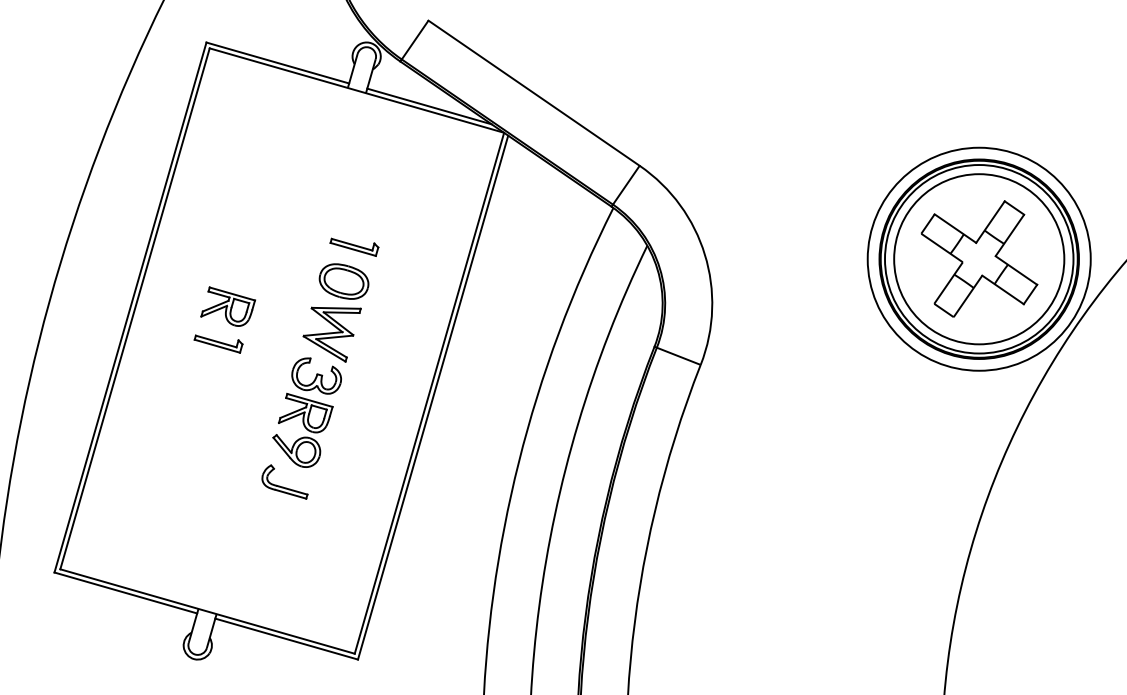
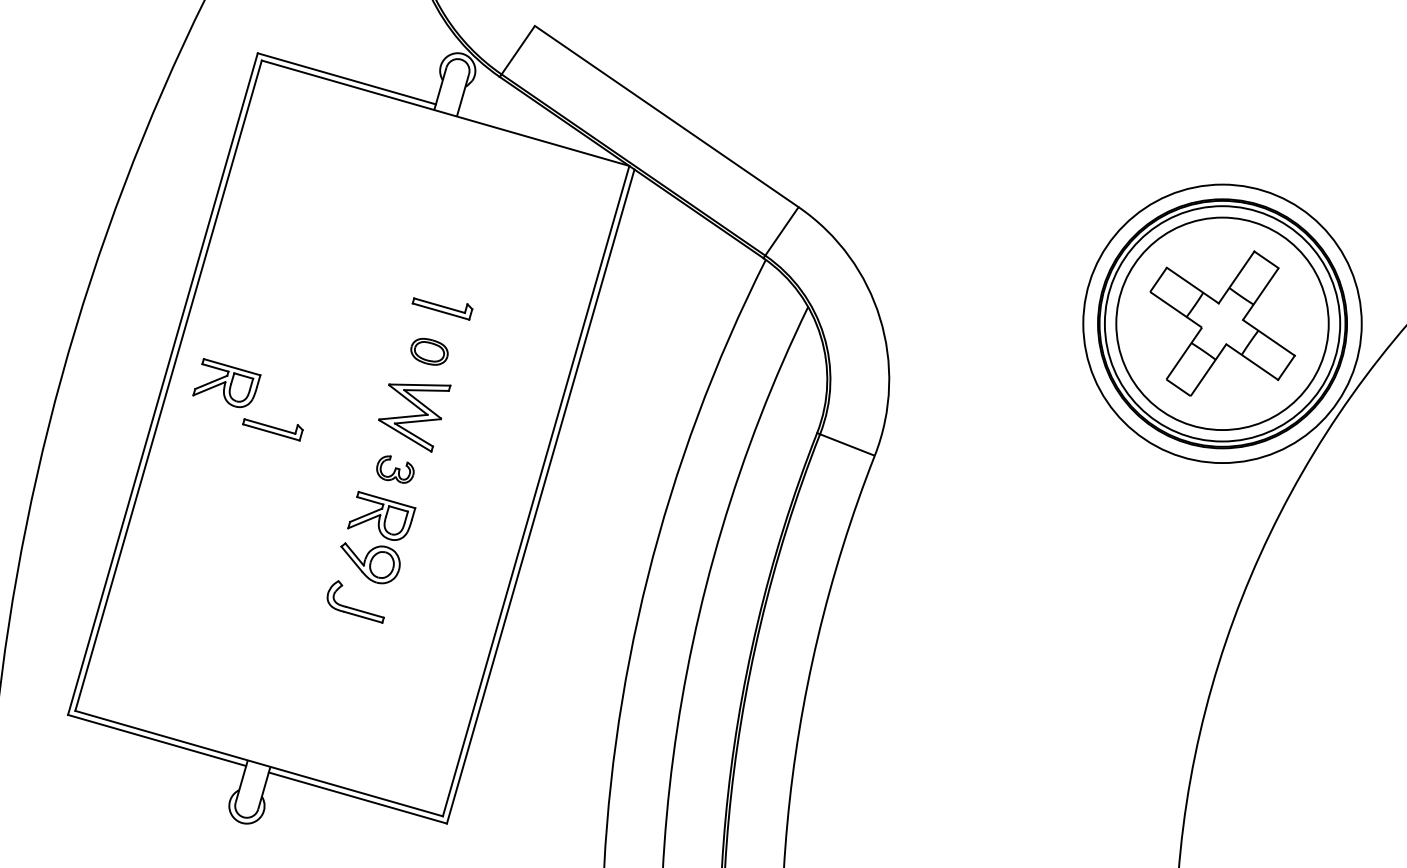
line: (428, 105) -> (535, 132), removed
part: (344, 281) -> (429, 351), size x0.6
part: (227, 307) -> (226, 383), moved
part: (316, 375) -> (395, 469), size x0.6

